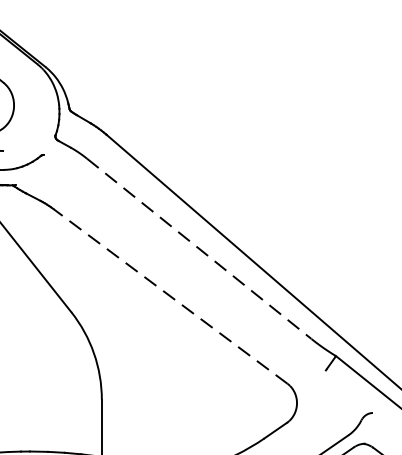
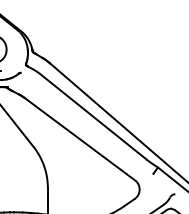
line: (198, 247) -> (93, 116), dashed -> solid
line: (171, 296) -> (80, 139), dashed -> solid

